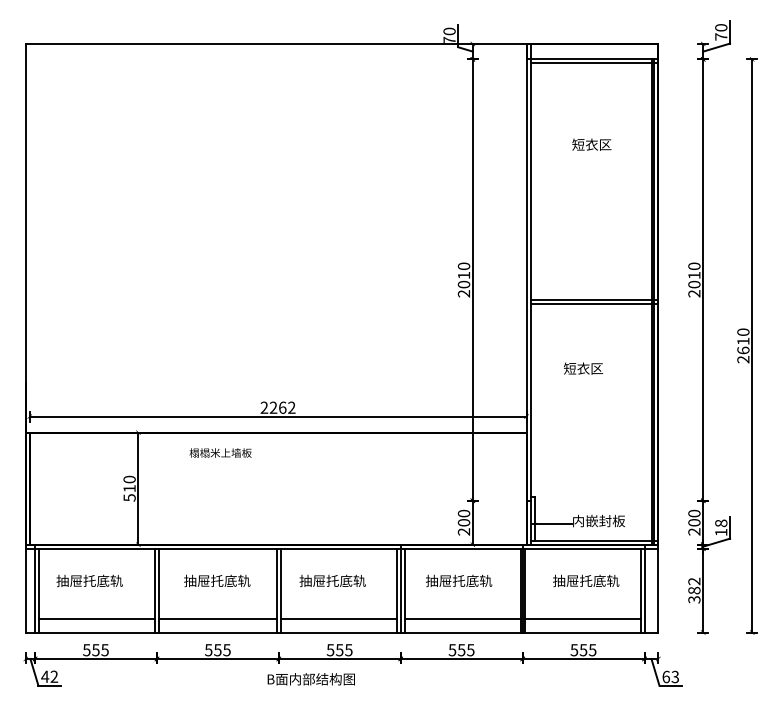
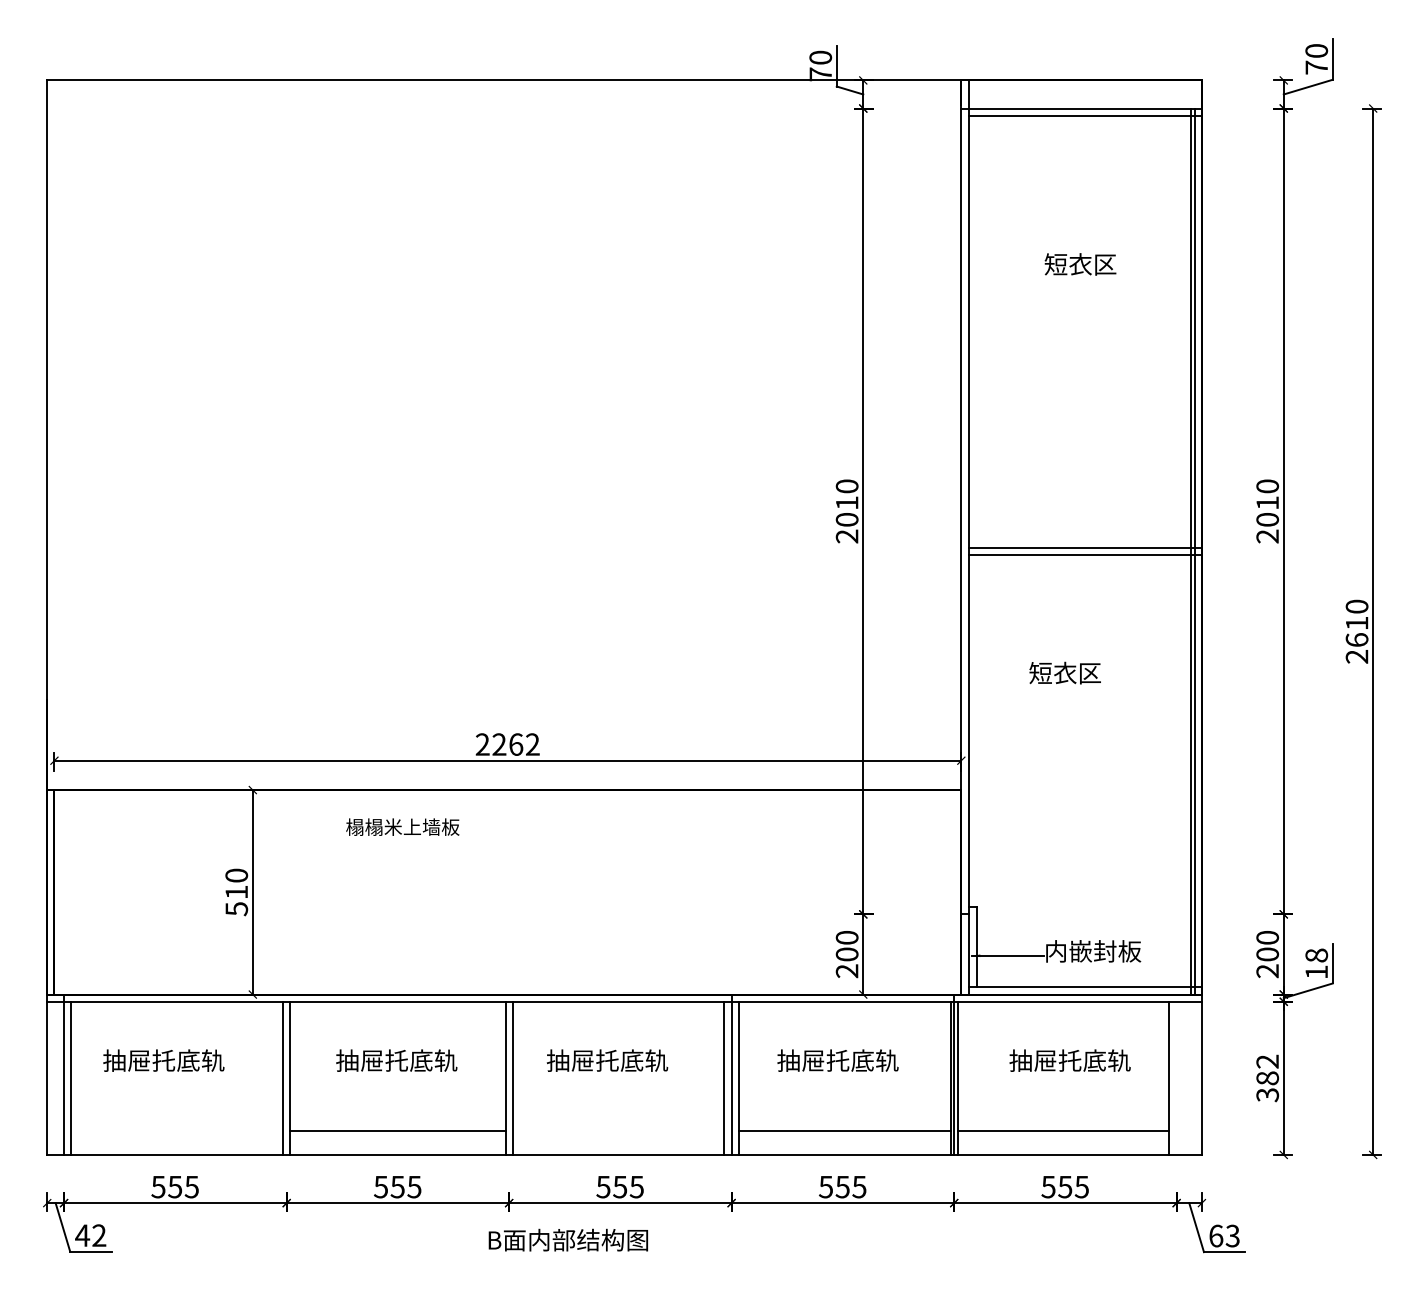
line: (644, 588) -> (1176, 1074), removed
line: (96, 619) -> (176, 1131), removed
line: (338, 619) -> (617, 1131), removed

